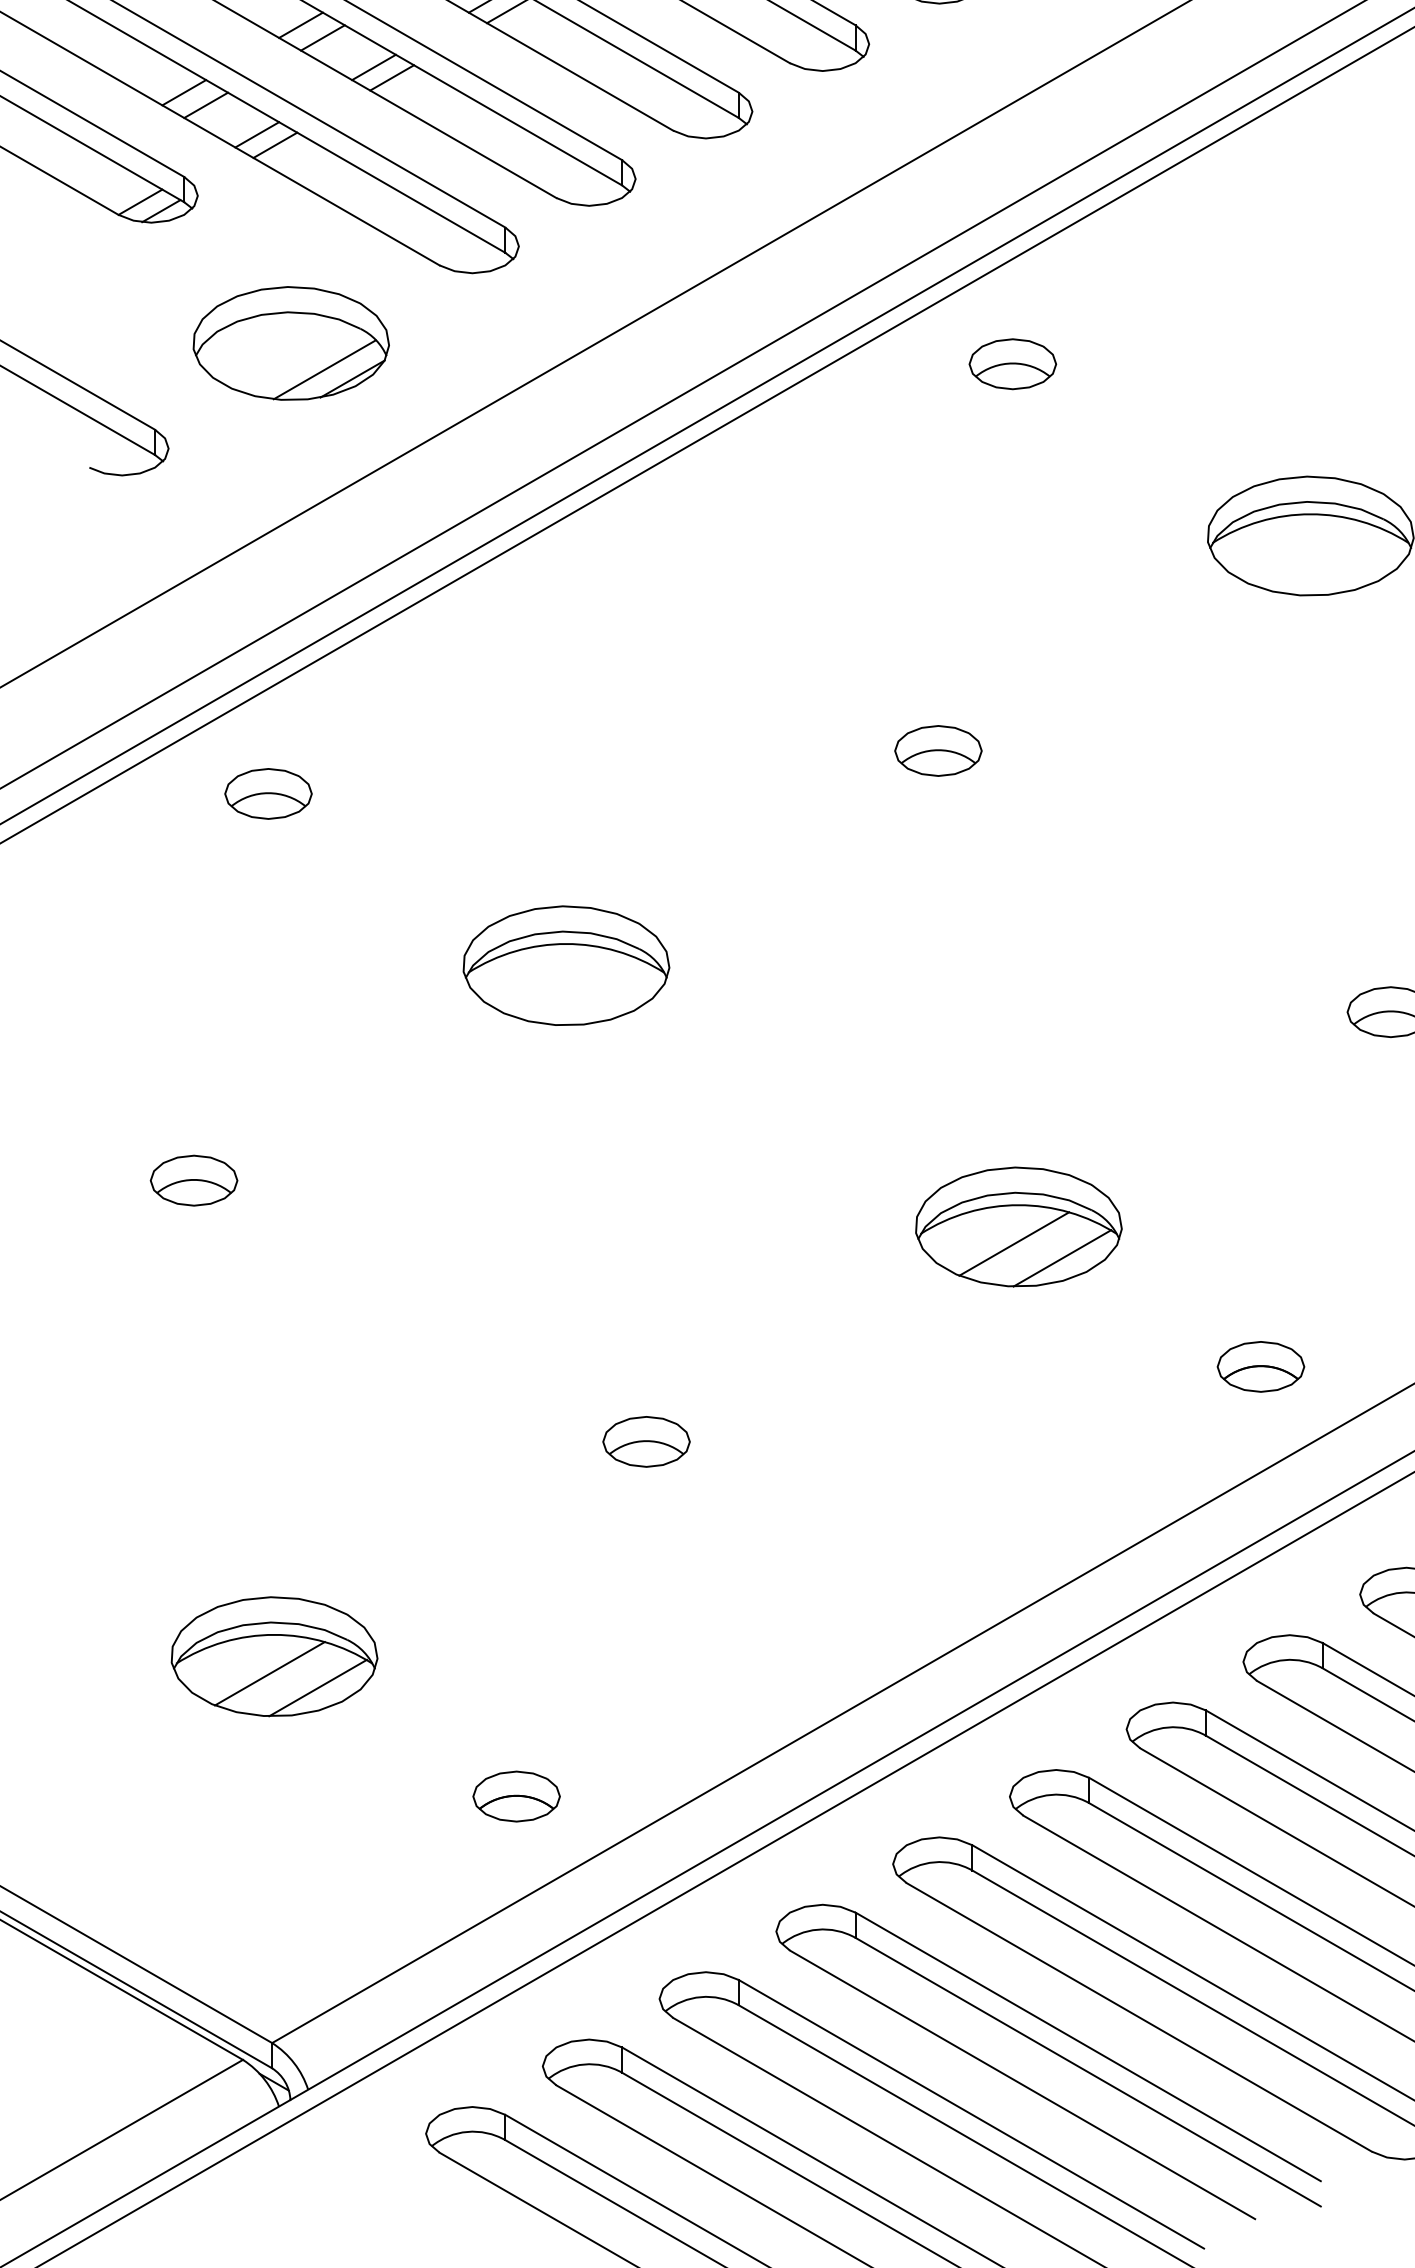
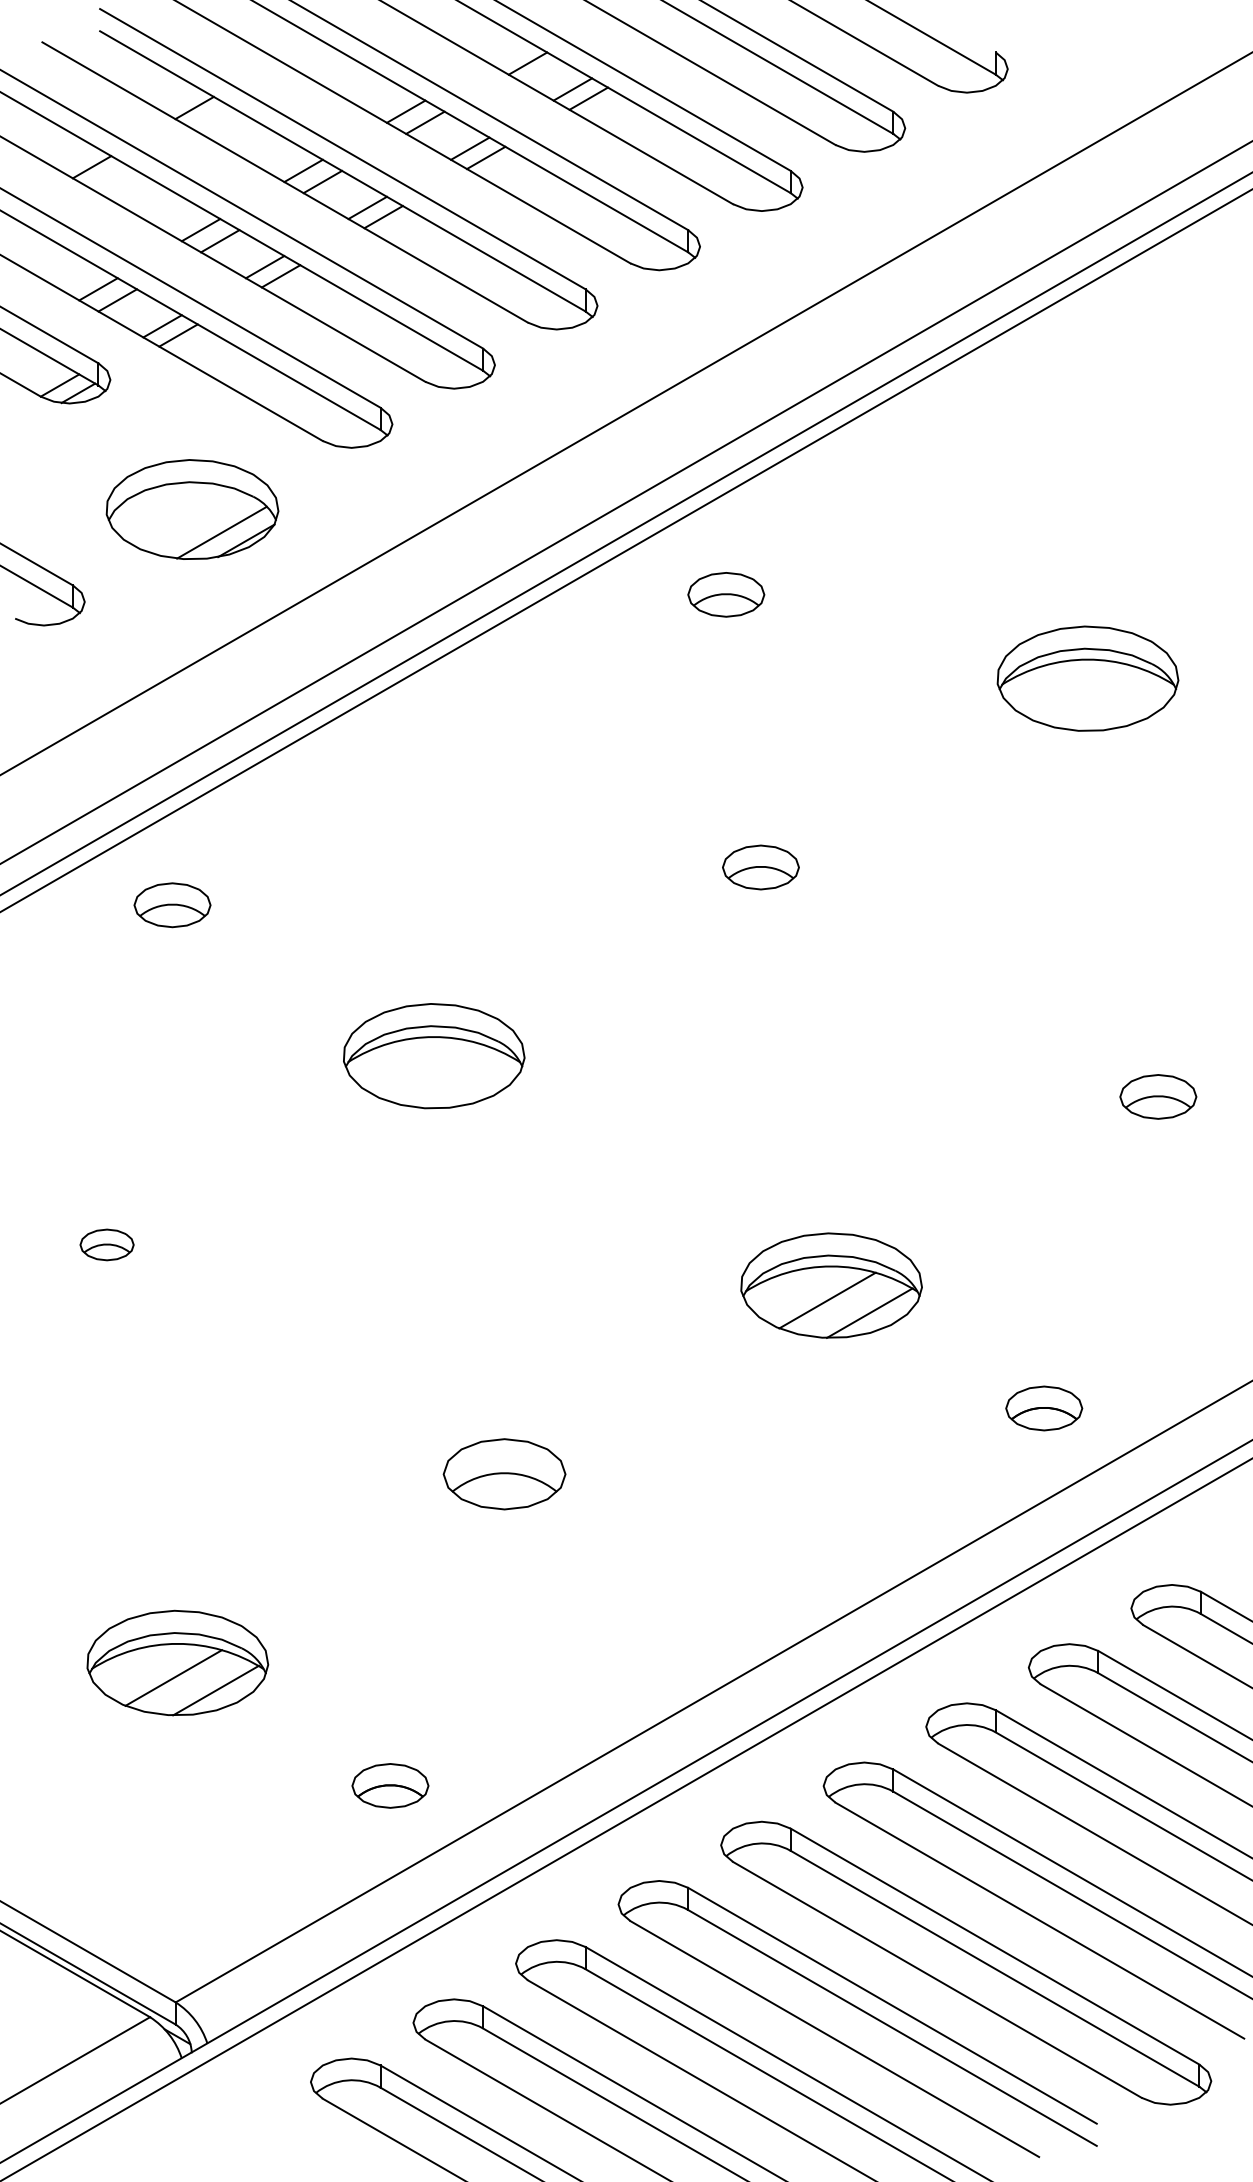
part: (1013, 363) -> (726, 594), moved
part: (193, 1180) -> (106, 1244), size x0.7
part: (646, 1442) -> (504, 1474), size x1.6

